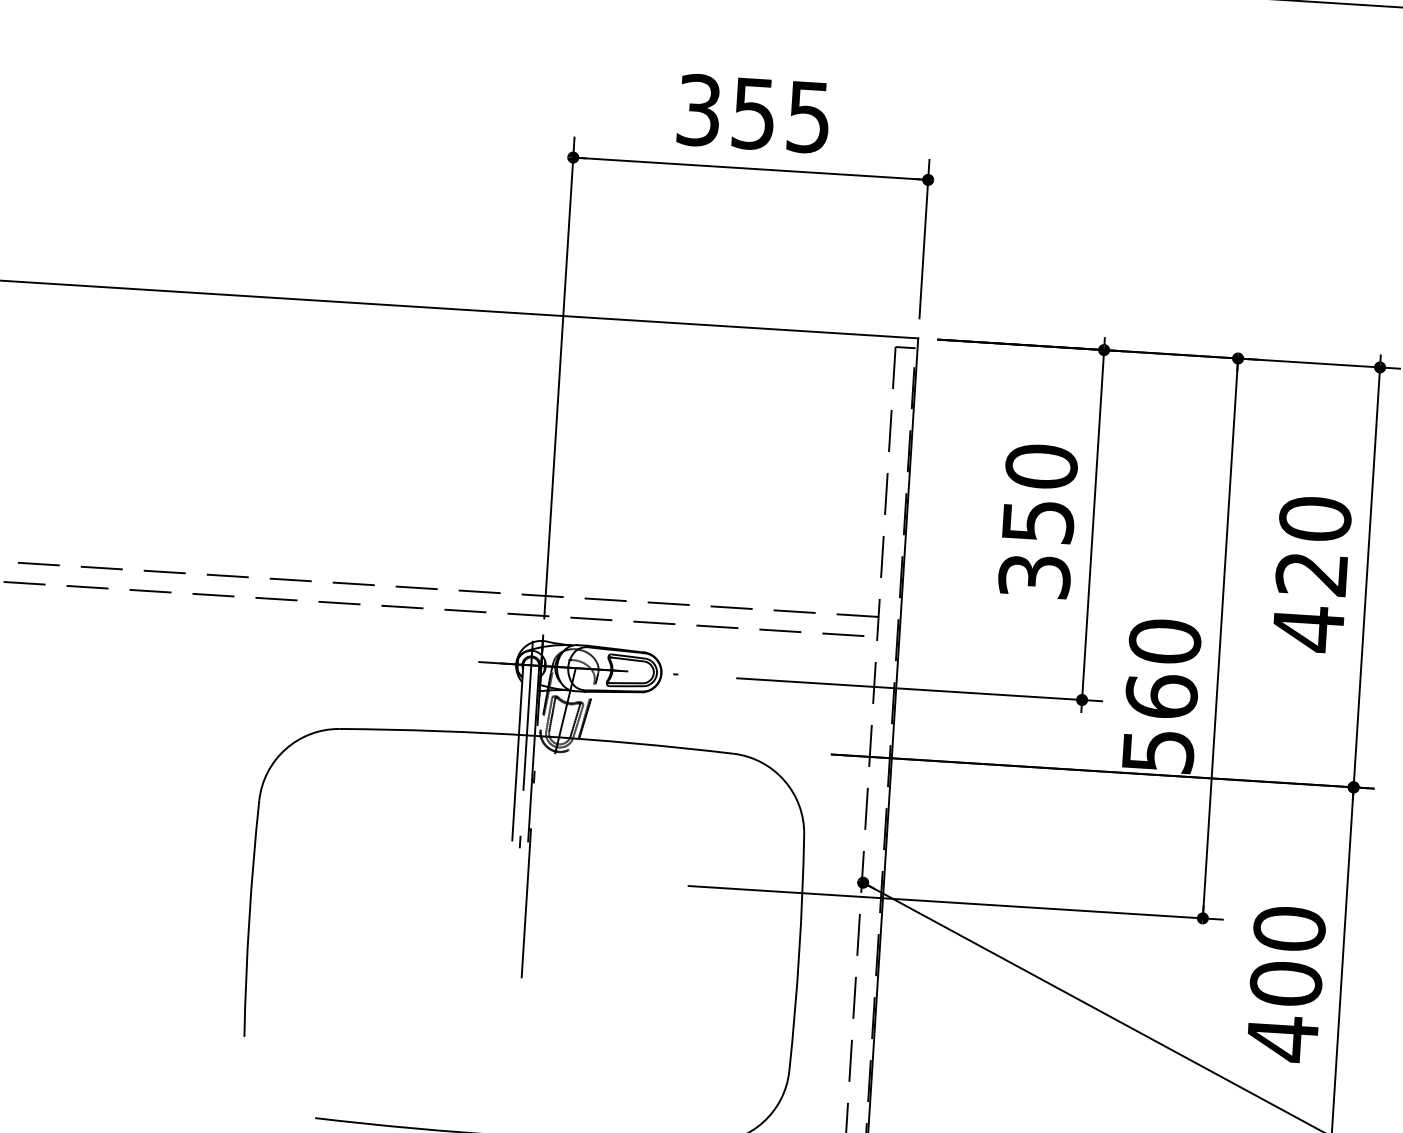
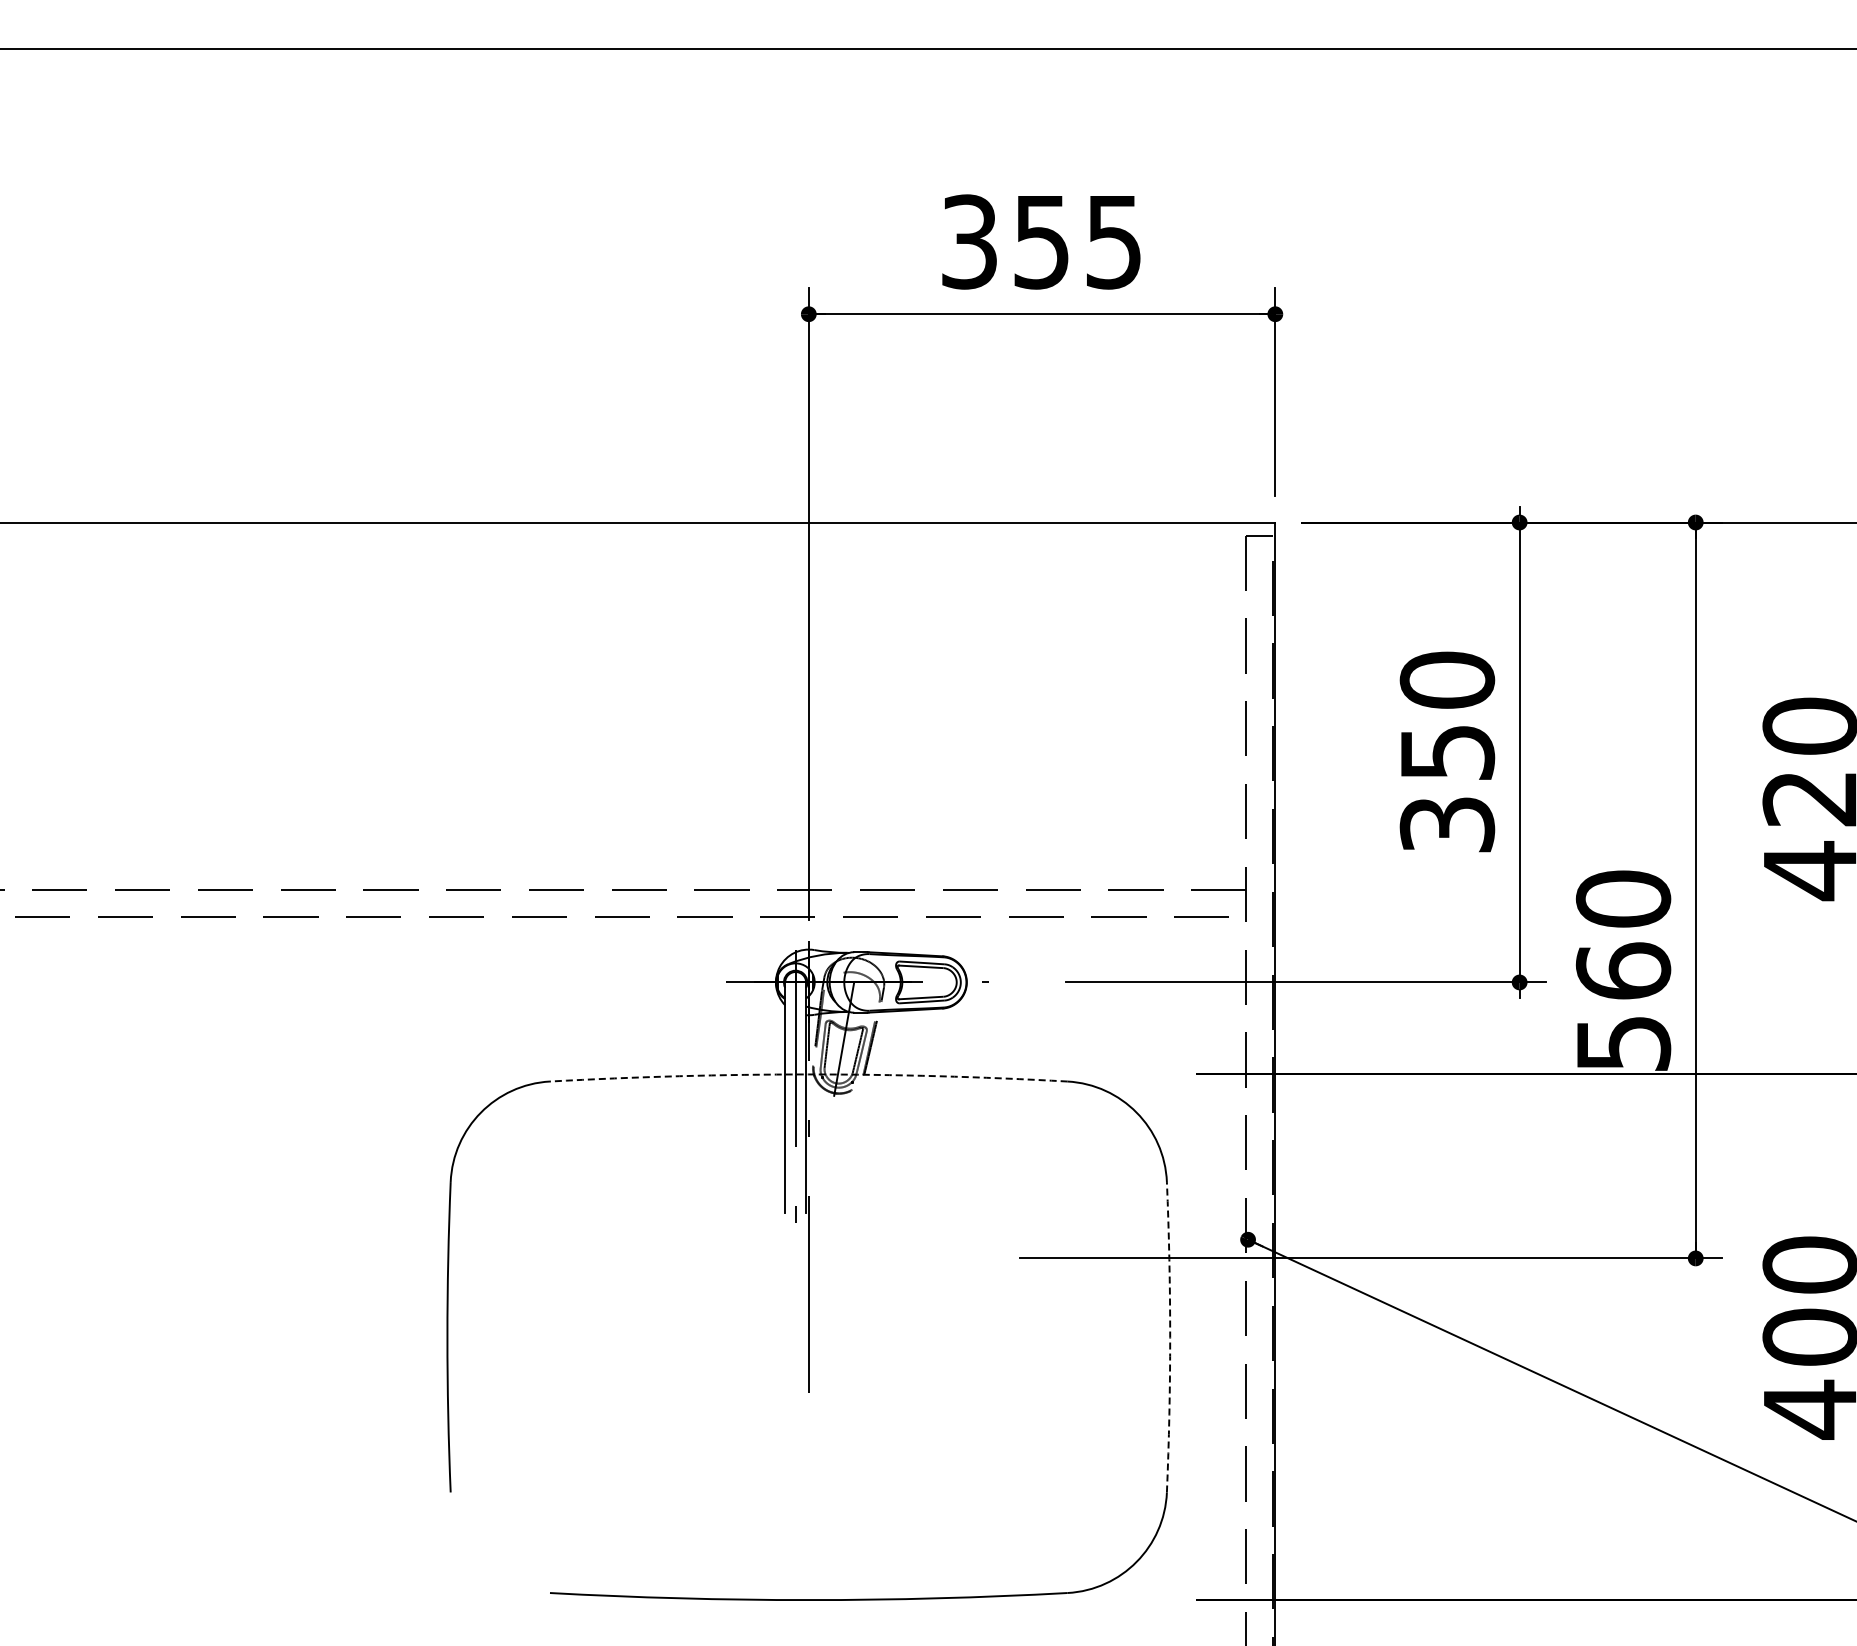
arc: (536, 735) -> (808, 1074), solid -> dashed
arc: (799, 953) -> (1170, 1337), solid -> dashed

